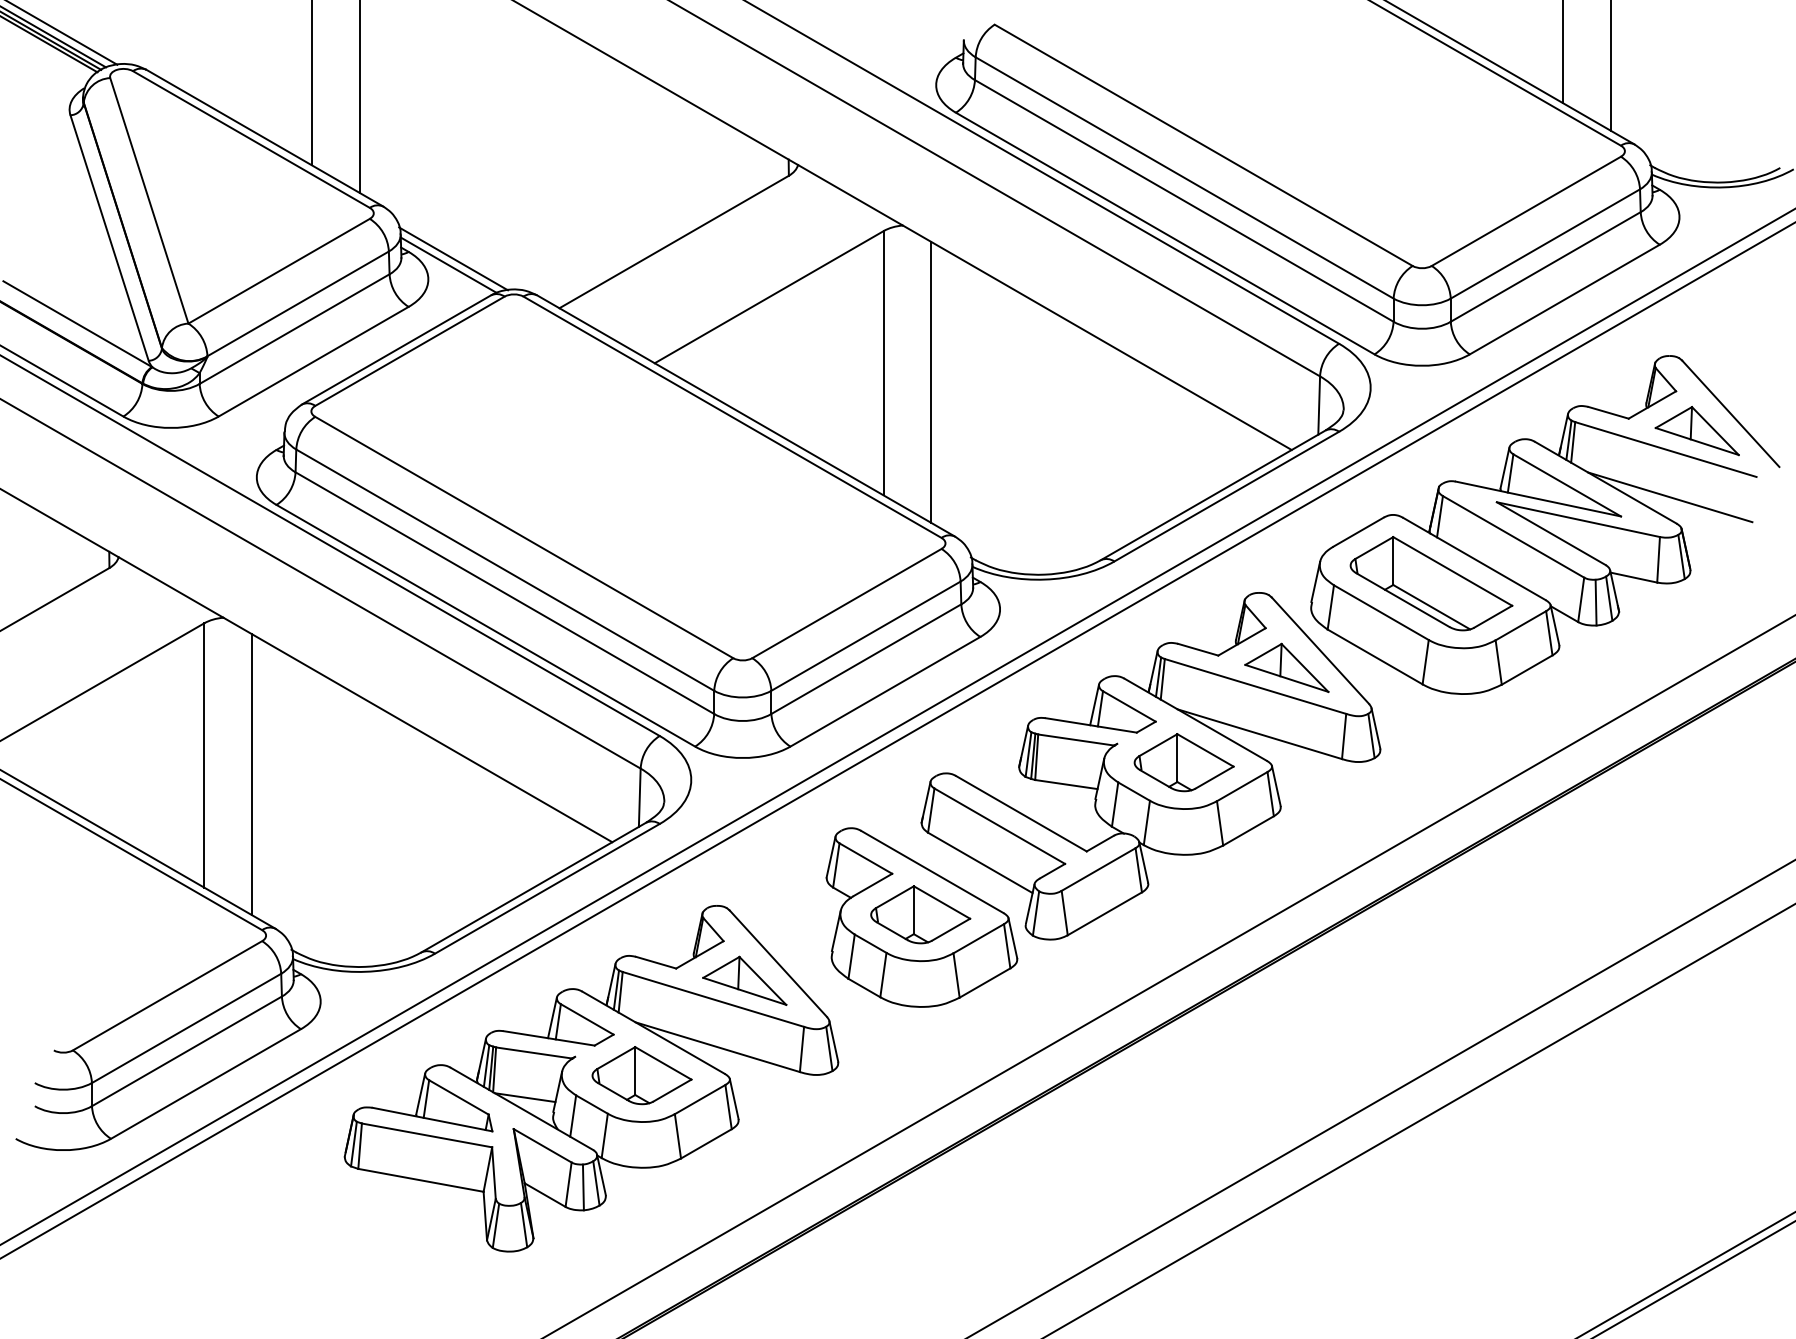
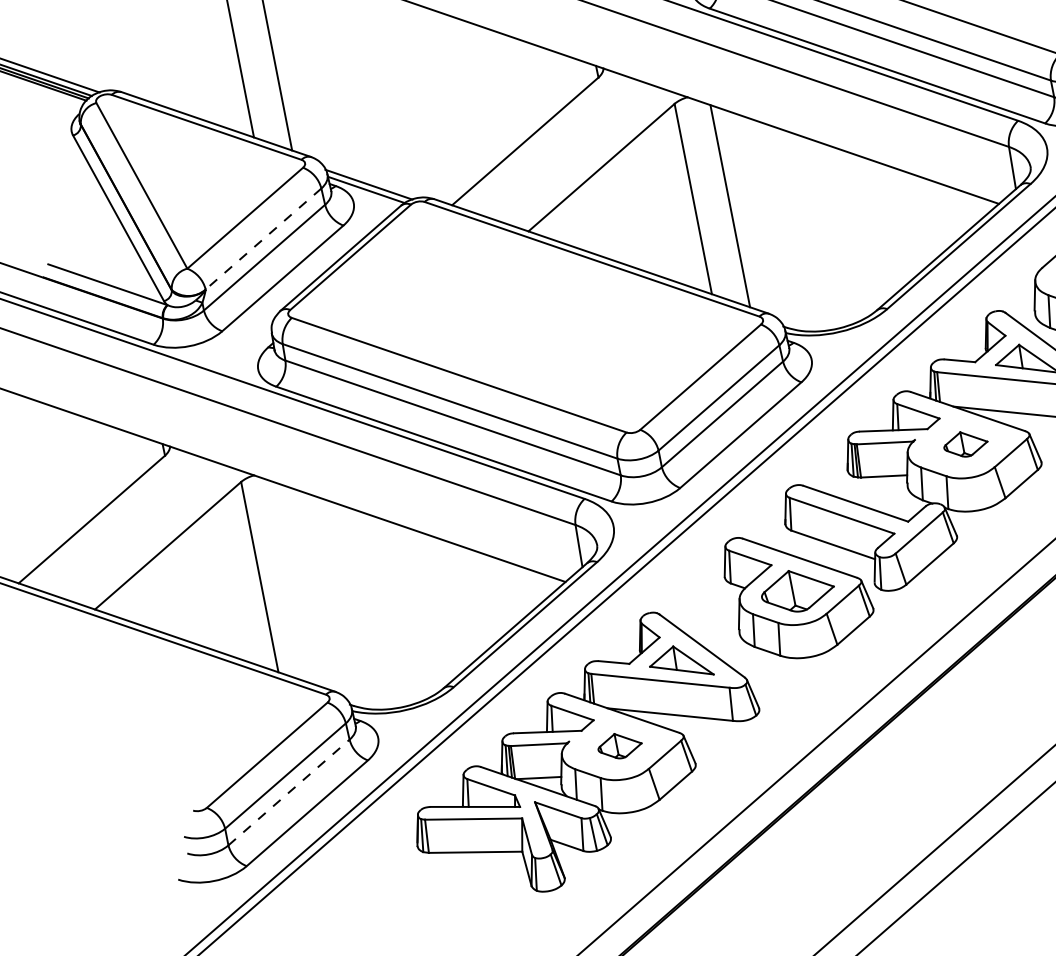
line: (298, 303) -> (263, 238), solid -> dashed
part: (1183, 762) -> (965, 444), size x0.6
line: (252, 774) -> (297, 584), removed
line: (186, 1051) -> (288, 792), solid -> dashed
part: (641, 1075) -> (619, 745), size x0.6

